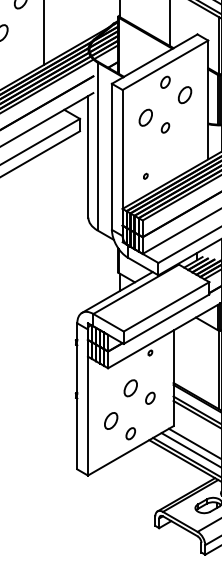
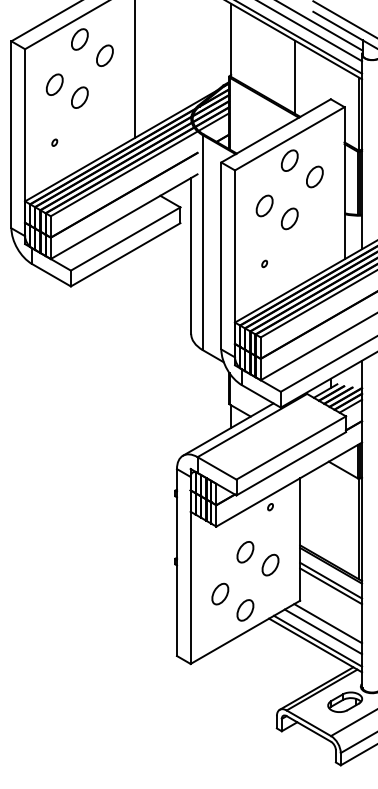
part: (165, 82) -> (289, 160), size x1.43
part: (165, 127) -> (289, 218), size x1.67
part: (145, 176) -> (264, 263), moved
part: (150, 397) -> (270, 564), size x1.43
part: (130, 433) -> (245, 610), size x1.43

